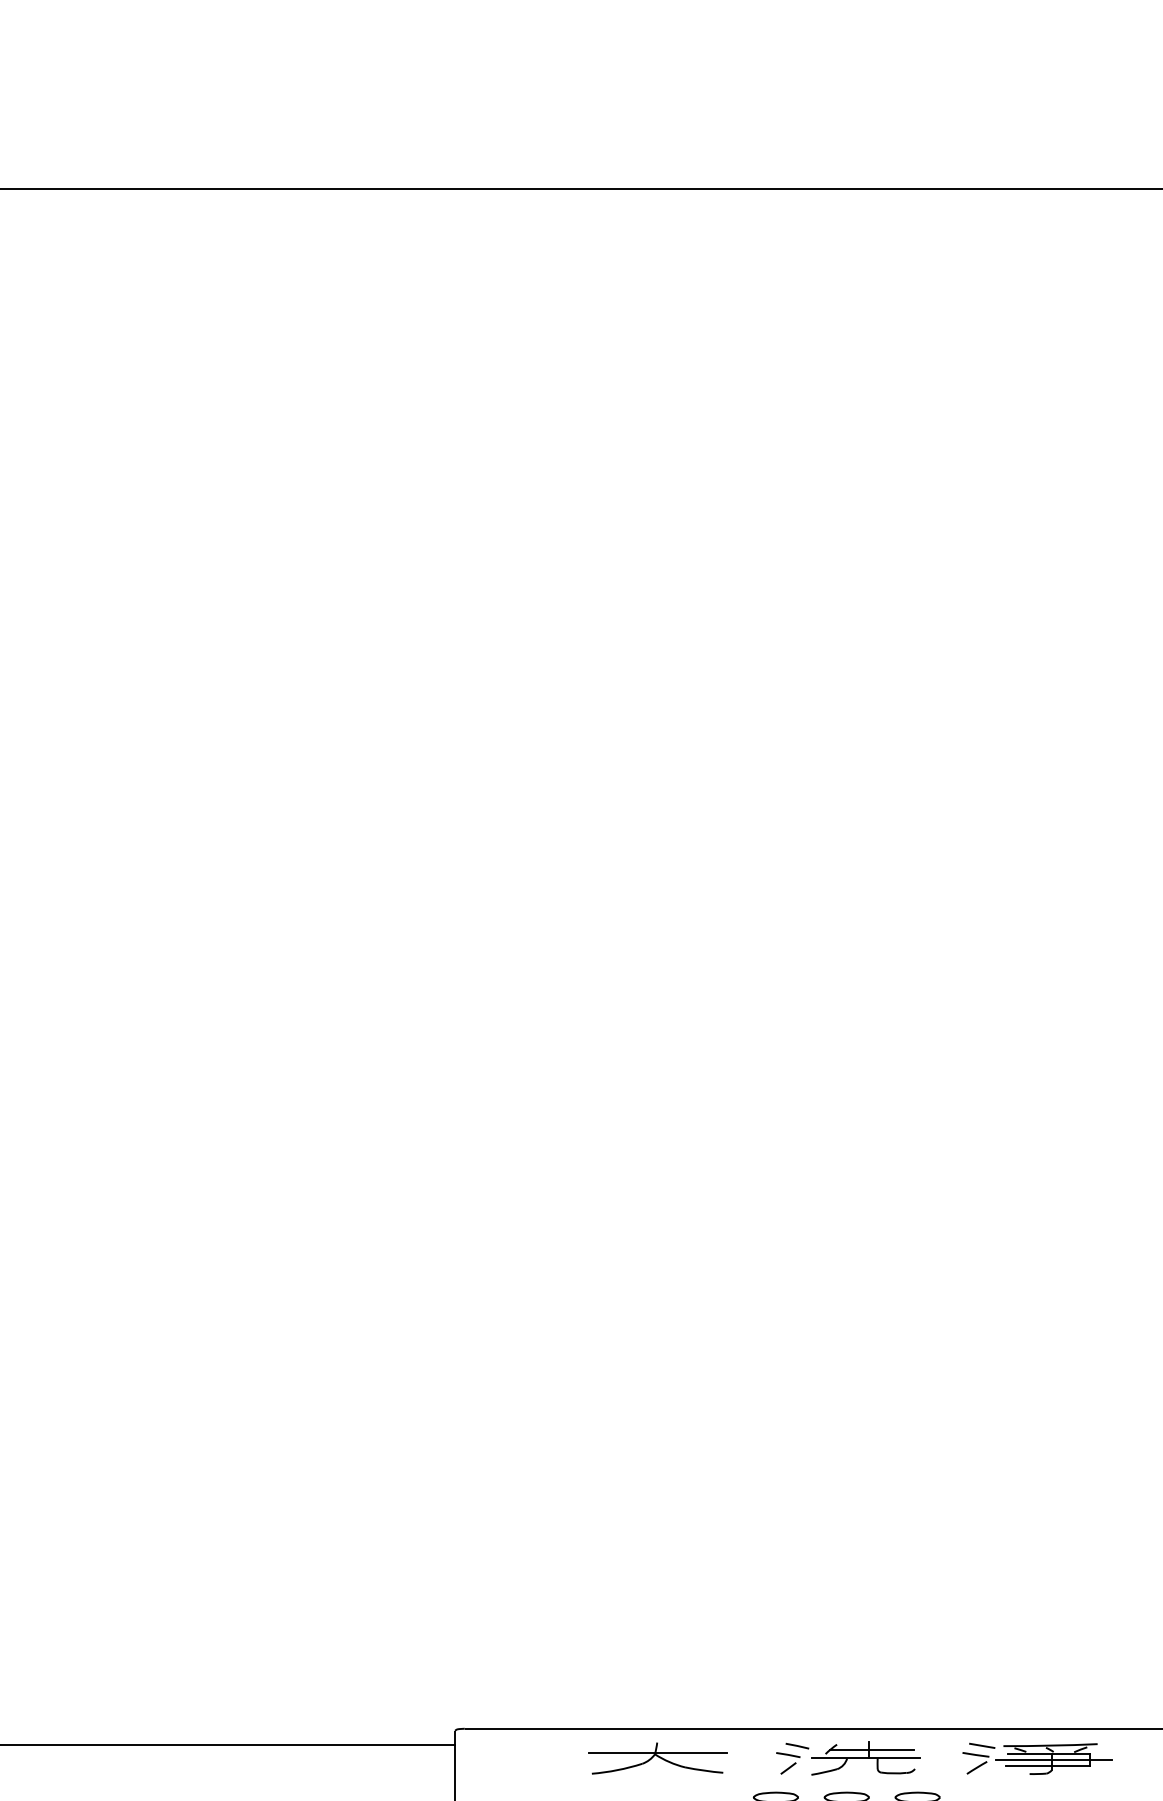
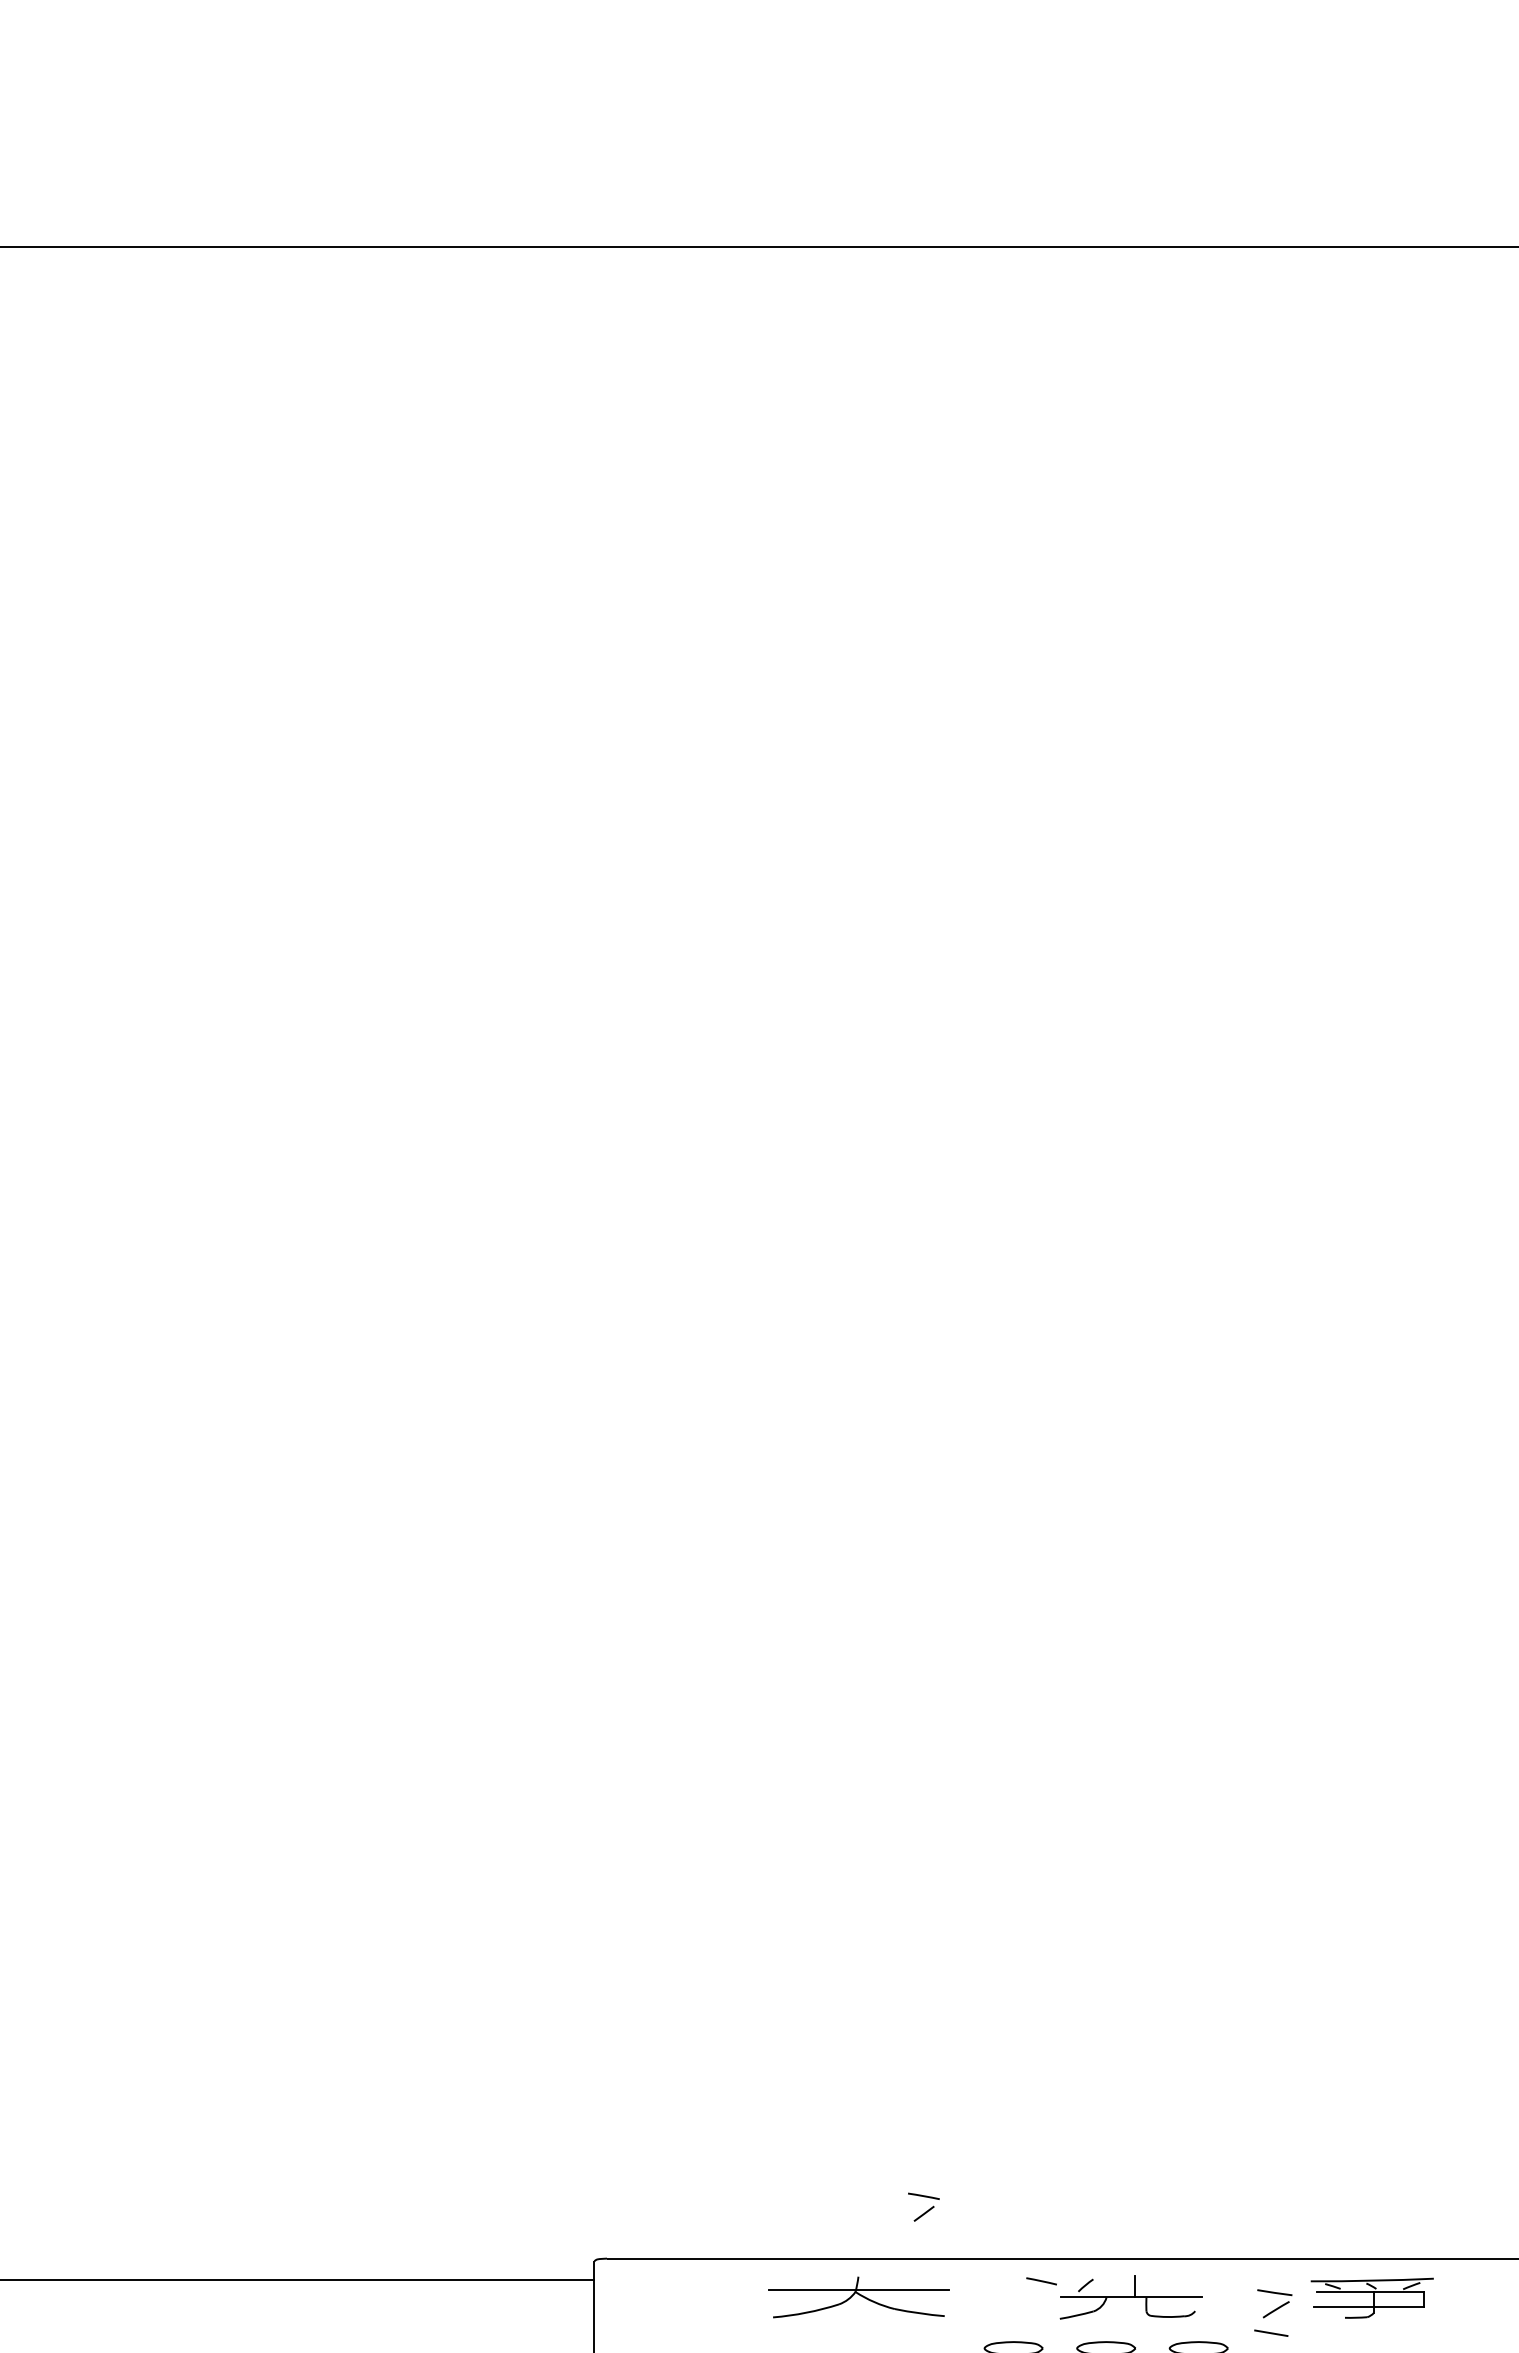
line: (982, 1745) -> (1271, 2332), moved
line: (871, 1750) -> (1138, 2287), removed
line: (1053, 1760) -> (1376, 2300), removed
part: (788, 1763) -> (924, 2207), moved

